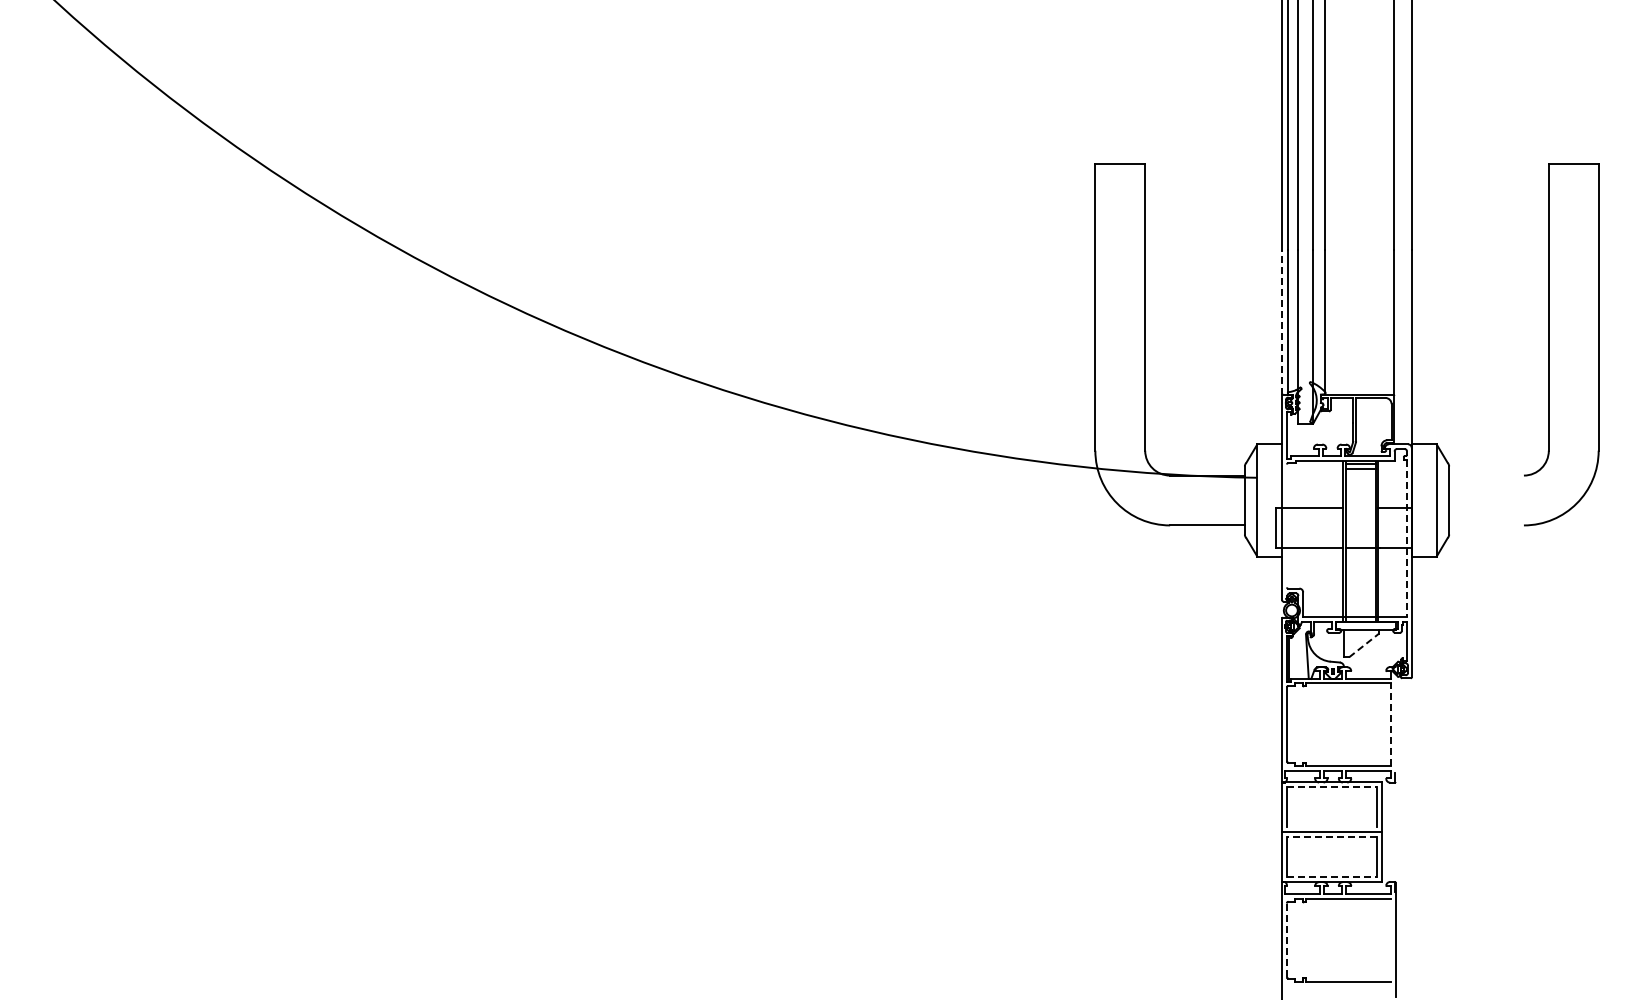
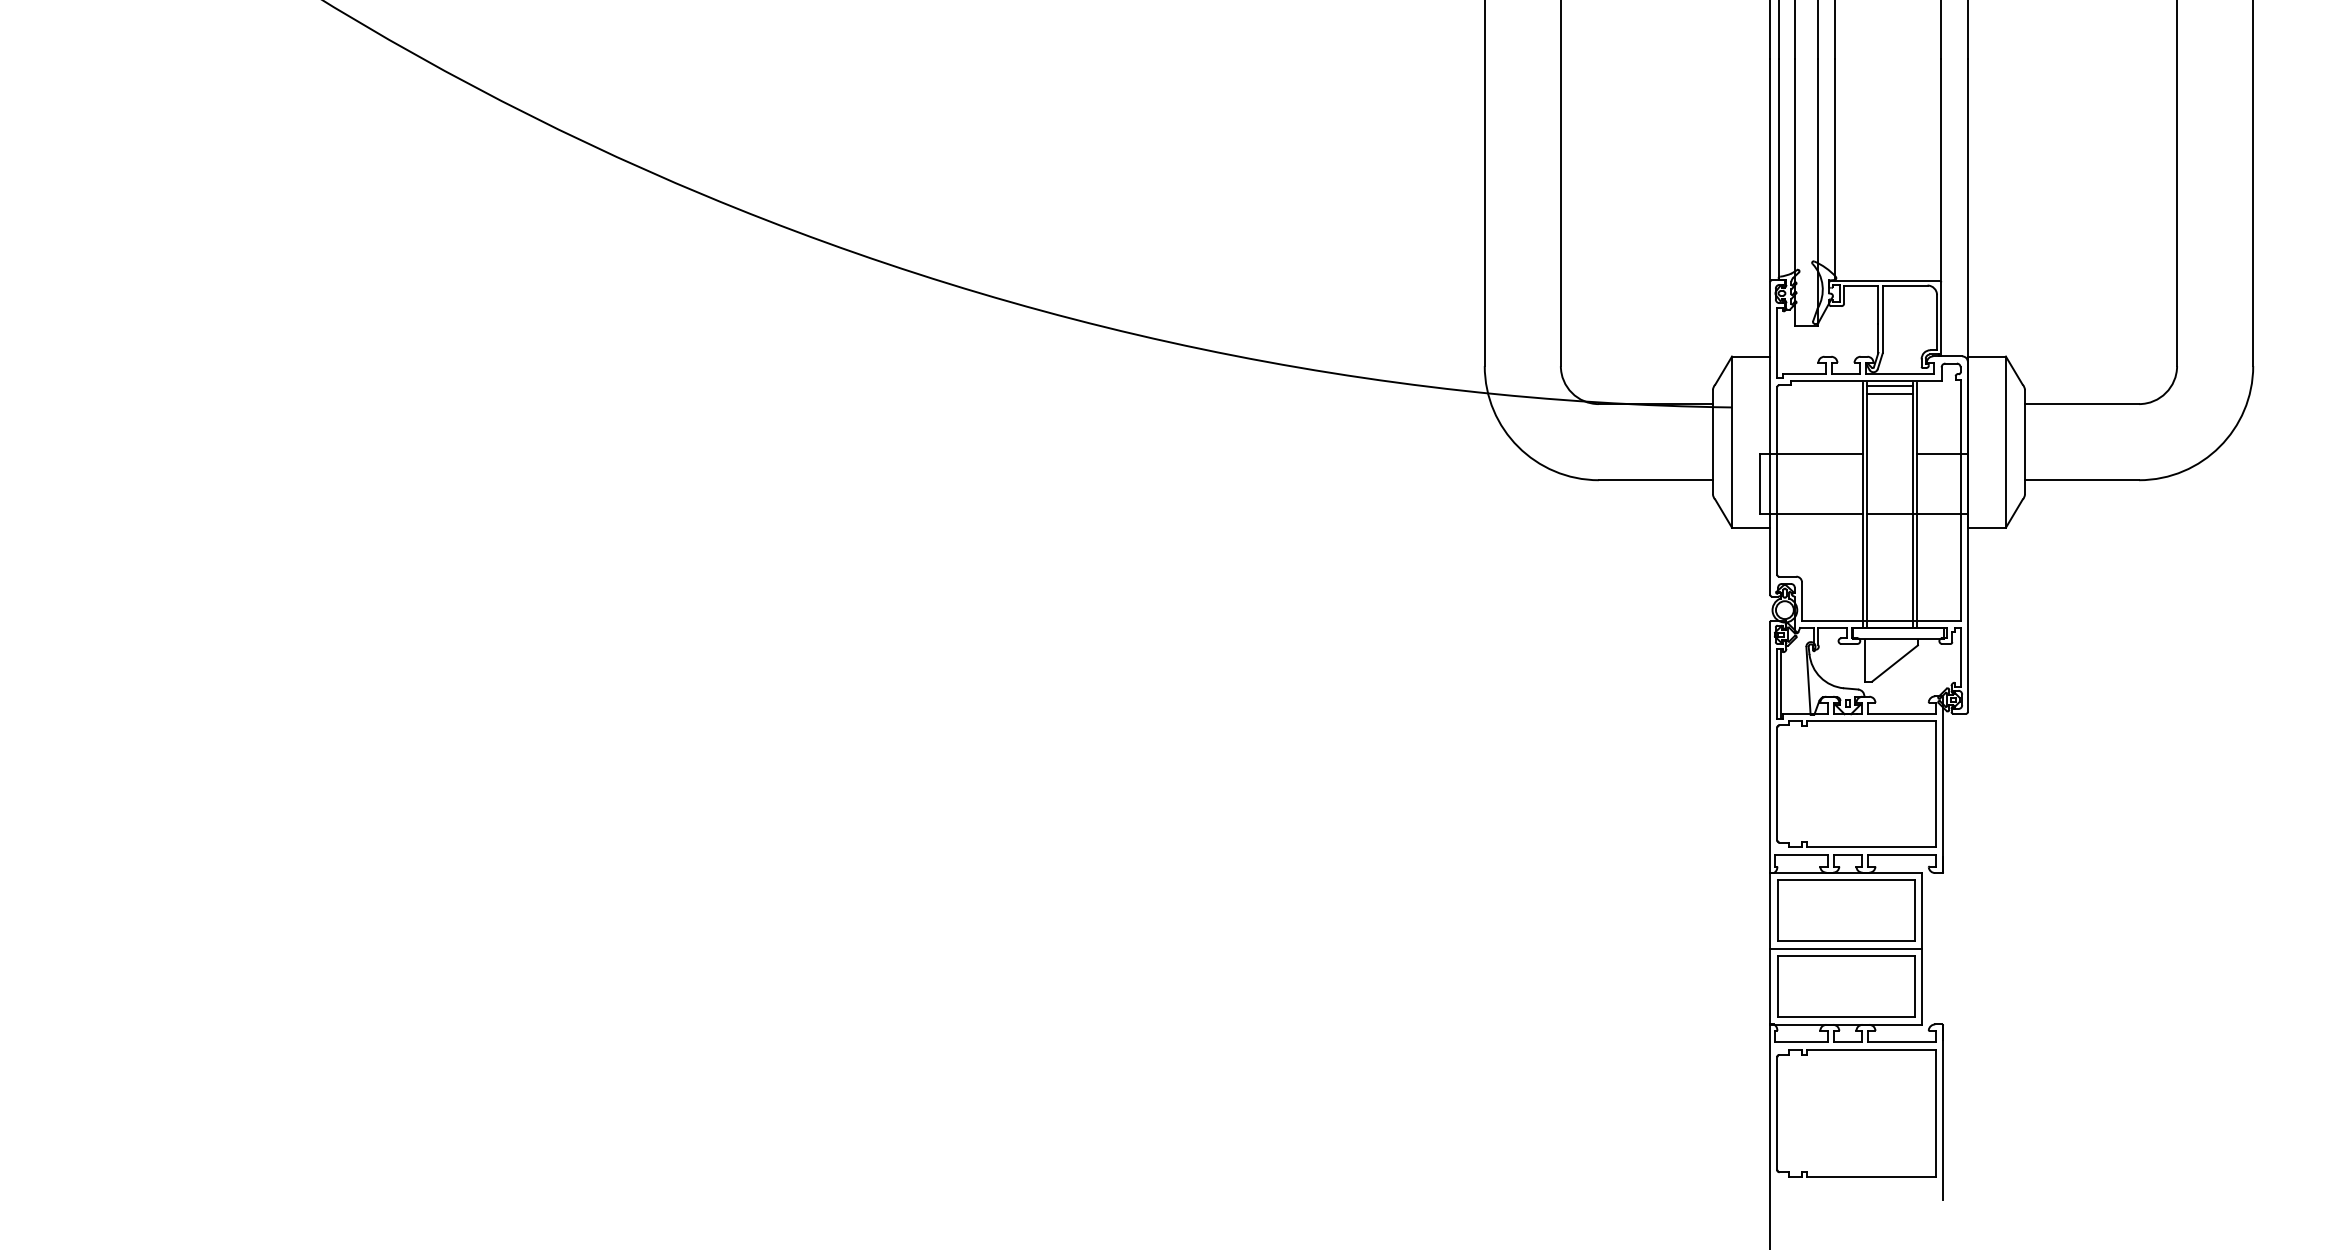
line: (1282, 321) -> (1770, 168), dashed -> solid
line: (1486, 475) -> (2081, 403), added
line: (1286, 525) -> (1776, 480), added
line: (1486, 525) -> (2081, 480), added
line: (1407, 538) -> (1961, 500), dashed -> solid
line: (1364, 645) -> (1895, 663), dashed -> solid
line: (1390, 723) -> (1935, 782), dashed -> solid
line: (1395, 724) -> (1943, 784), added
line: (1332, 787) -> (1846, 880), dashed -> solid
line: (1331, 827) -> (1845, 941), added
line: (1332, 837) -> (1846, 956), dashed -> solid
line: (1332, 877) -> (1846, 1017), dashed -> solid
line: (1390, 939) -> (1935, 1112), added
line: (1286, 940) -> (1776, 1113), dashed -> solid

